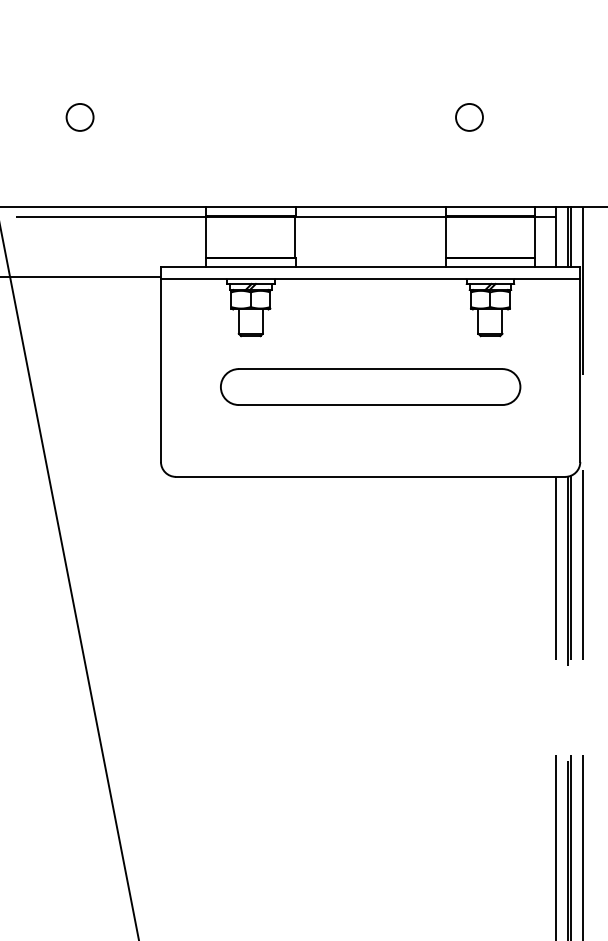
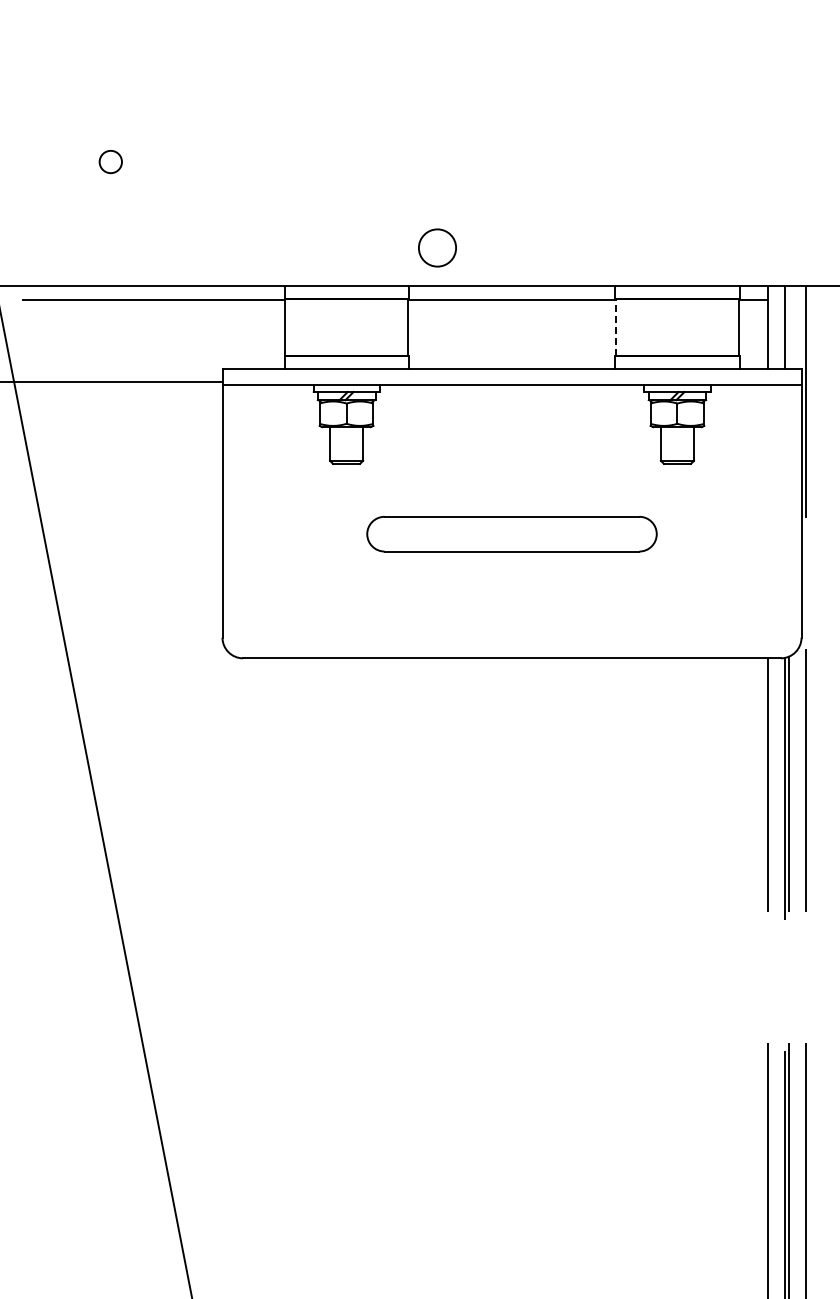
circle: (79, 117) -> (110, 161), size x0.6
circle: (469, 117) -> (437, 247), moved
line: (445, 236) -> (615, 326), solid -> dashed
line: (571, 237) -> (789, 327), removed
part: (370, 386) -> (511, 533), size x0.7

